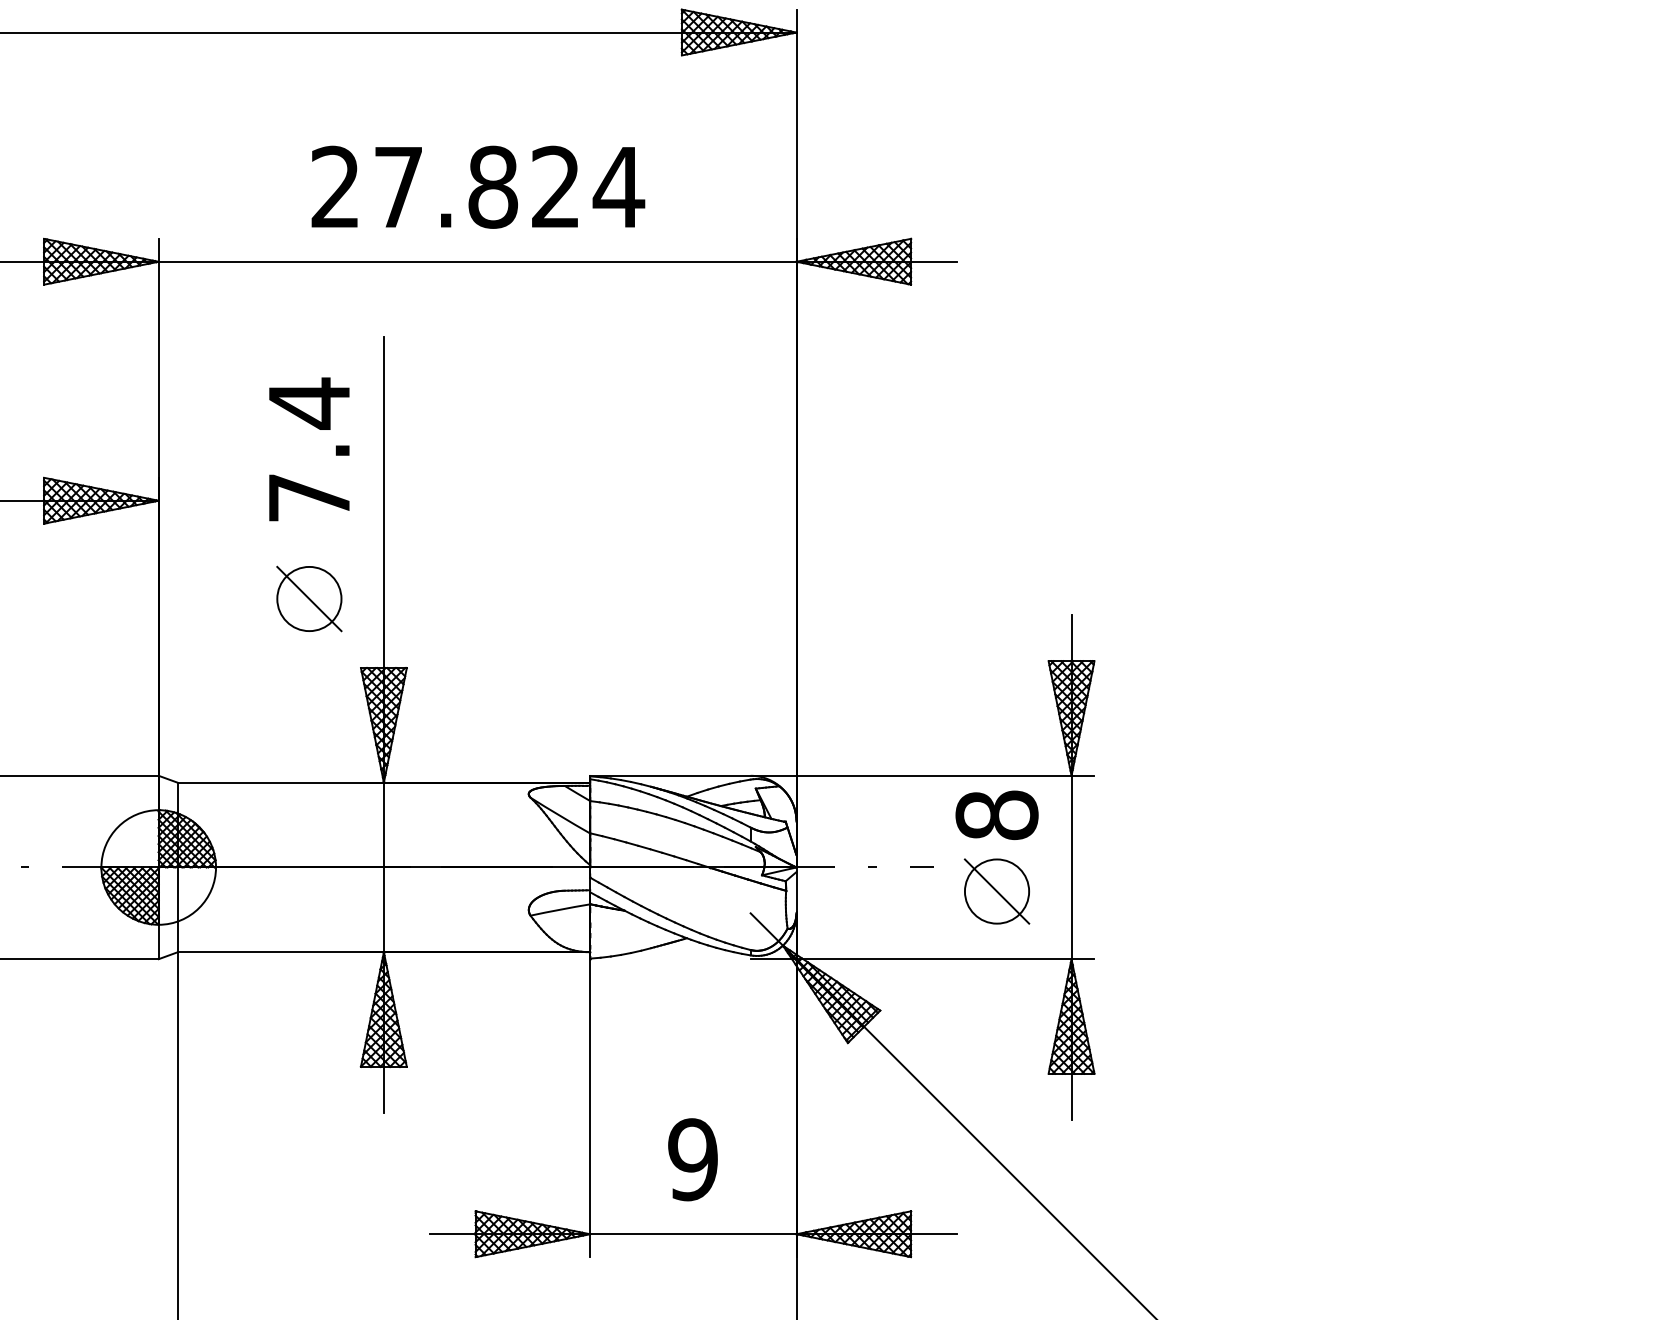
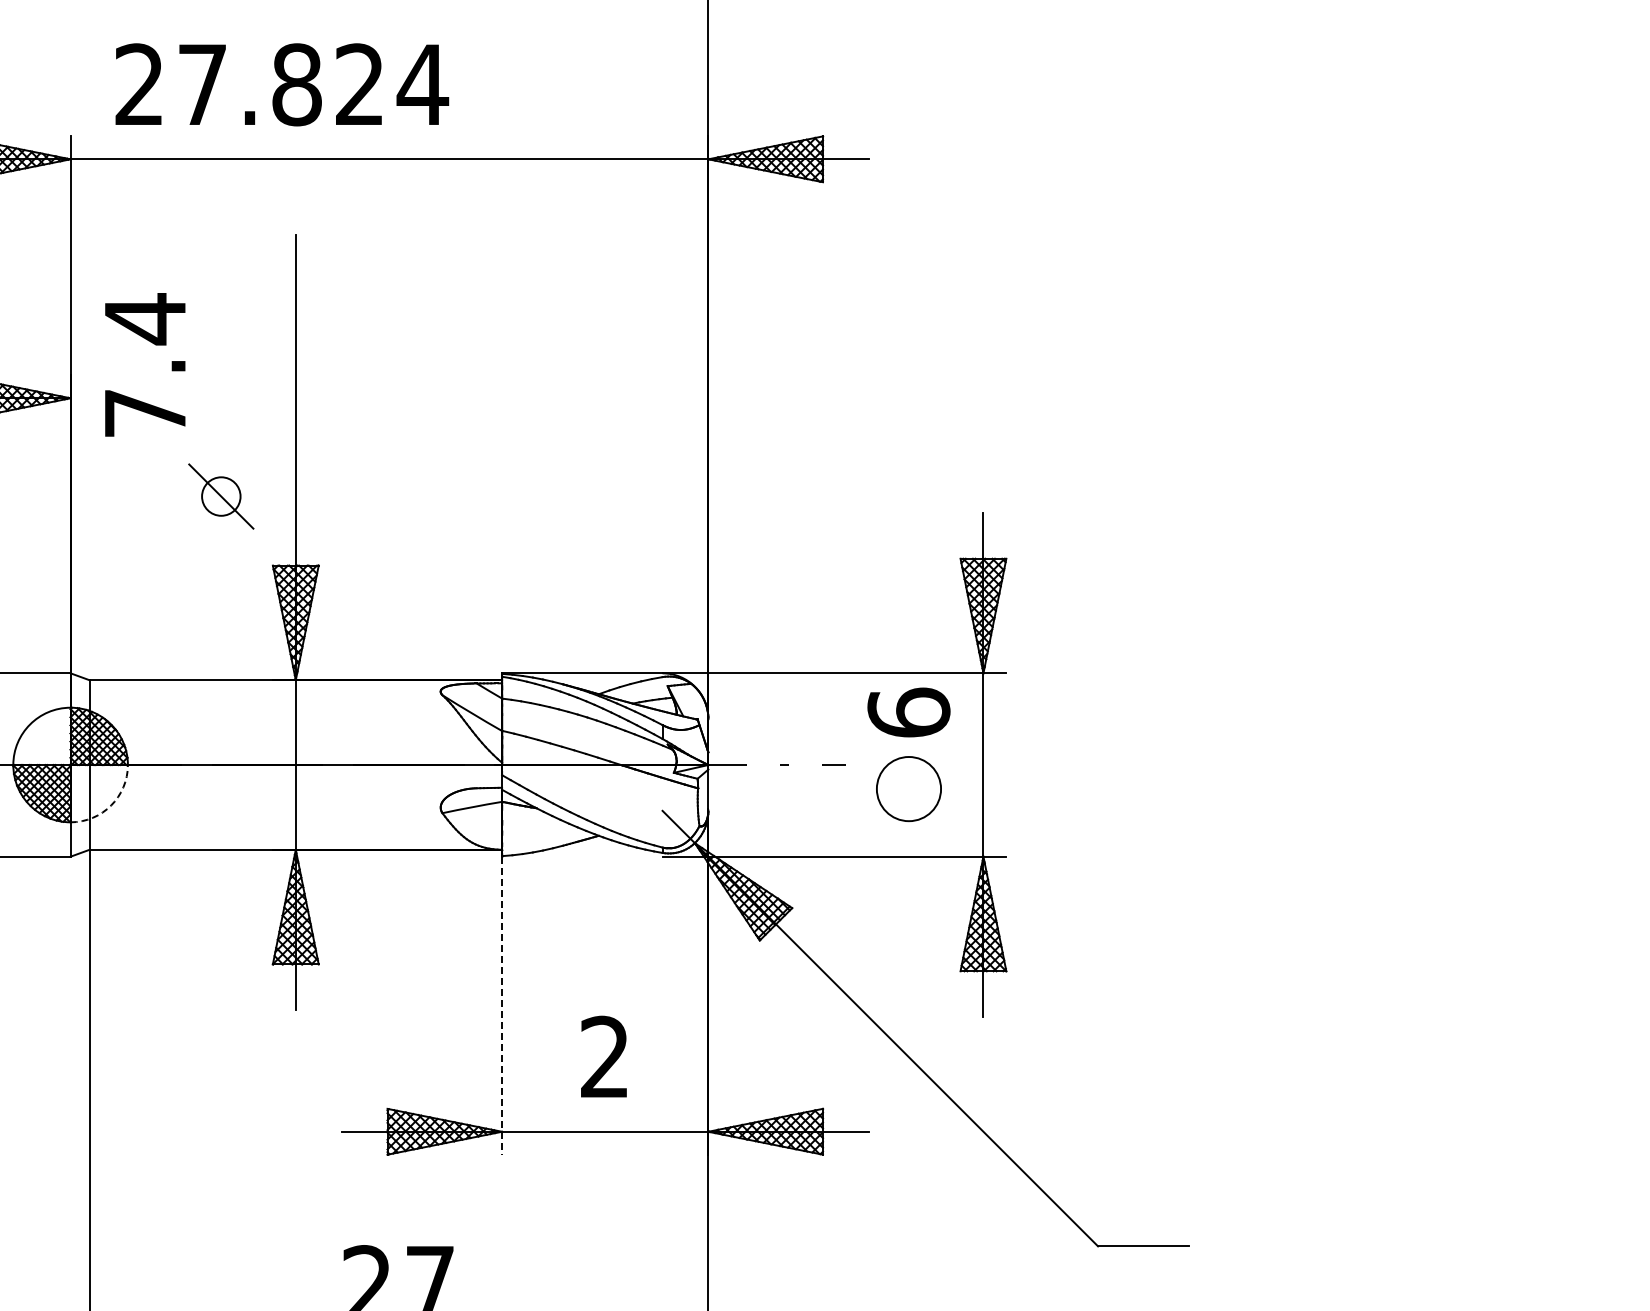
text: (478, 186) -> (282, 84), moved
text: (309, 449) -> (145, 365), moved
circle: (309, 598) -> (221, 496), size x0.6
text: (996, 815) -> (908, 713), 8 -> 6
line: (996, 891) -> (908, 789), removed
arc: (199, 908) -> (111, 806), solid -> dashed
line: (590, 1108) -> (502, 1006), solid -> dashed
text: (692, 1159) -> (604, 1057), 9 -> 2

